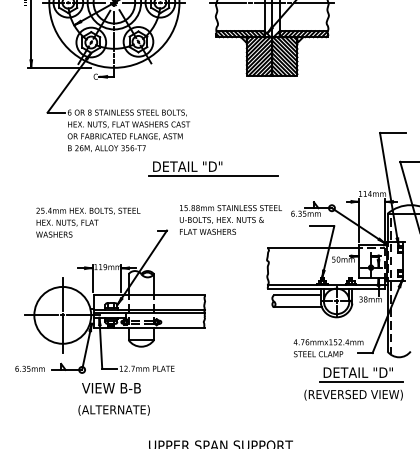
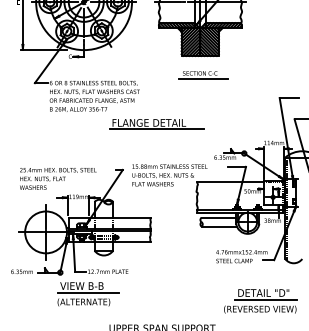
part: (276, 101) -> (203, 74), added
text: (203, 166) -> (149, 122), DETAIL "D" -> FLANGE DETAIL
text: (230, 219) -> (169, 175), moved
text: (88, 222) -> (58, 178), moved
part: (353, 383) -> (260, 300), moved
line: (120, 397) -> (88, 292), added

